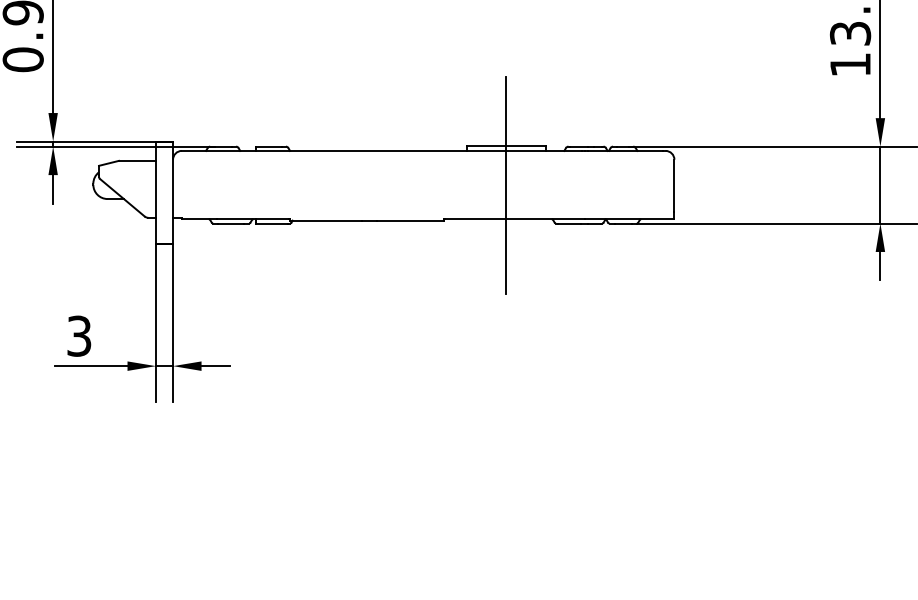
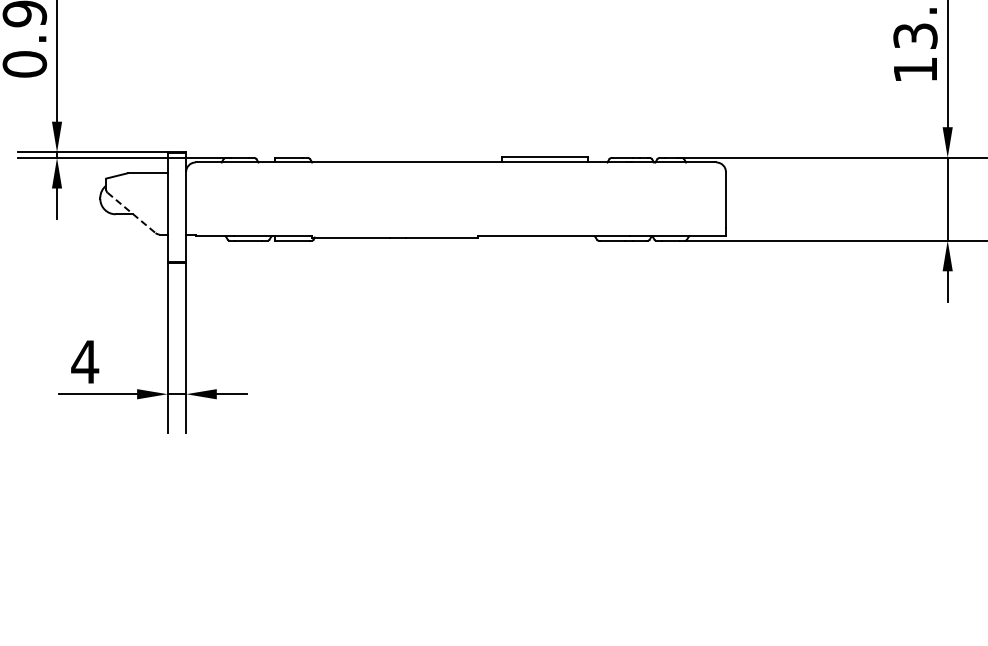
line: (506, 185) -> (545, 199), removed
line: (122, 198) -> (131, 213), solid -> dashed
text: (79, 335) -> (85, 361), 3 -> 4

